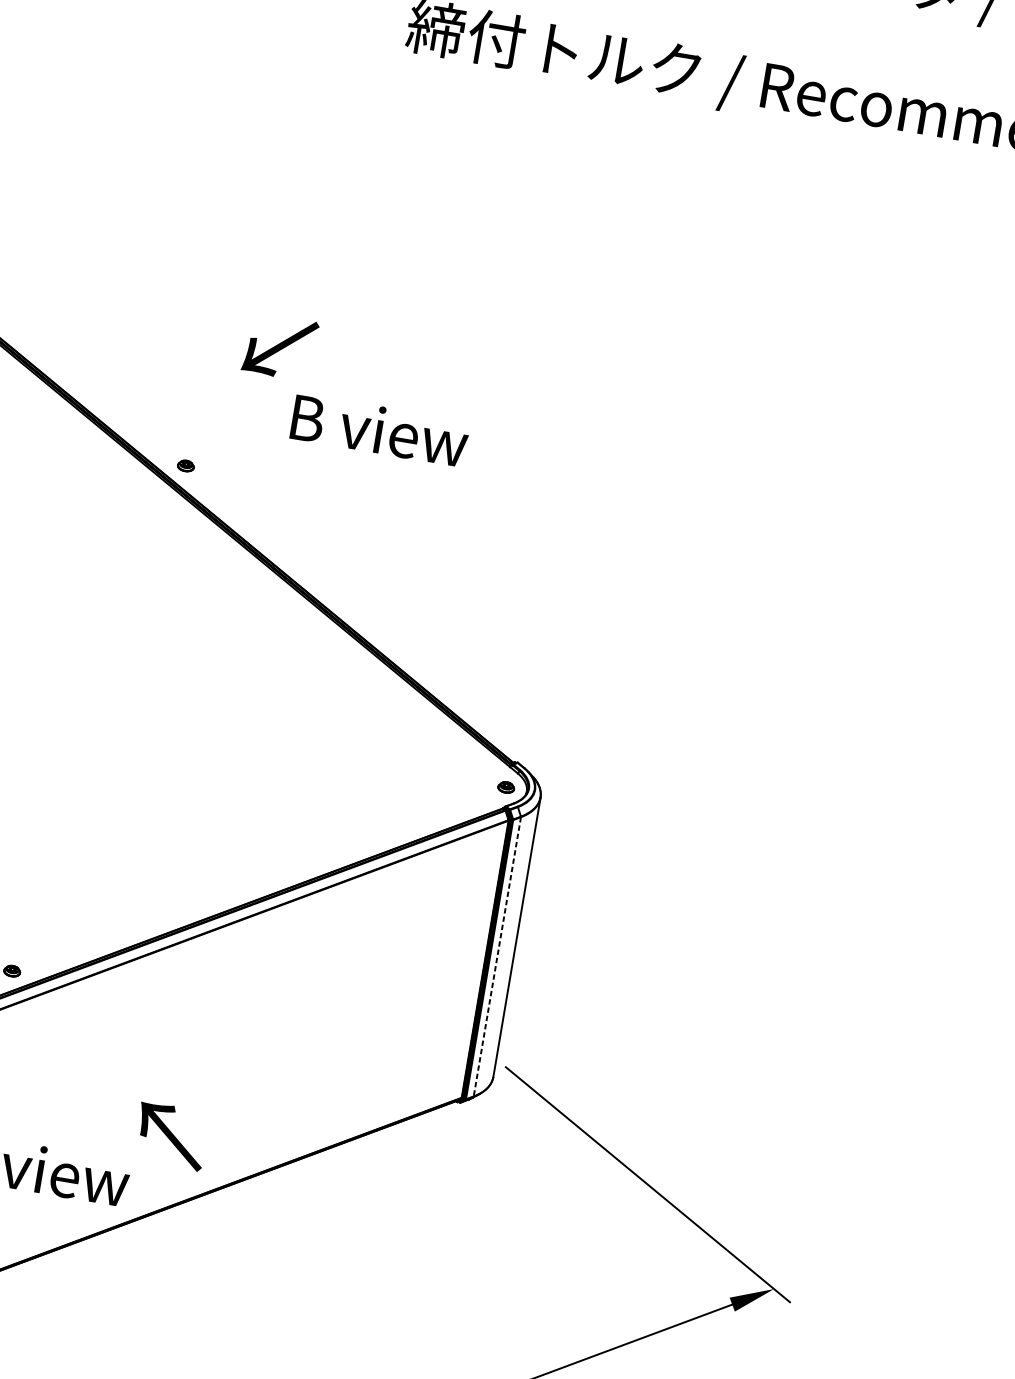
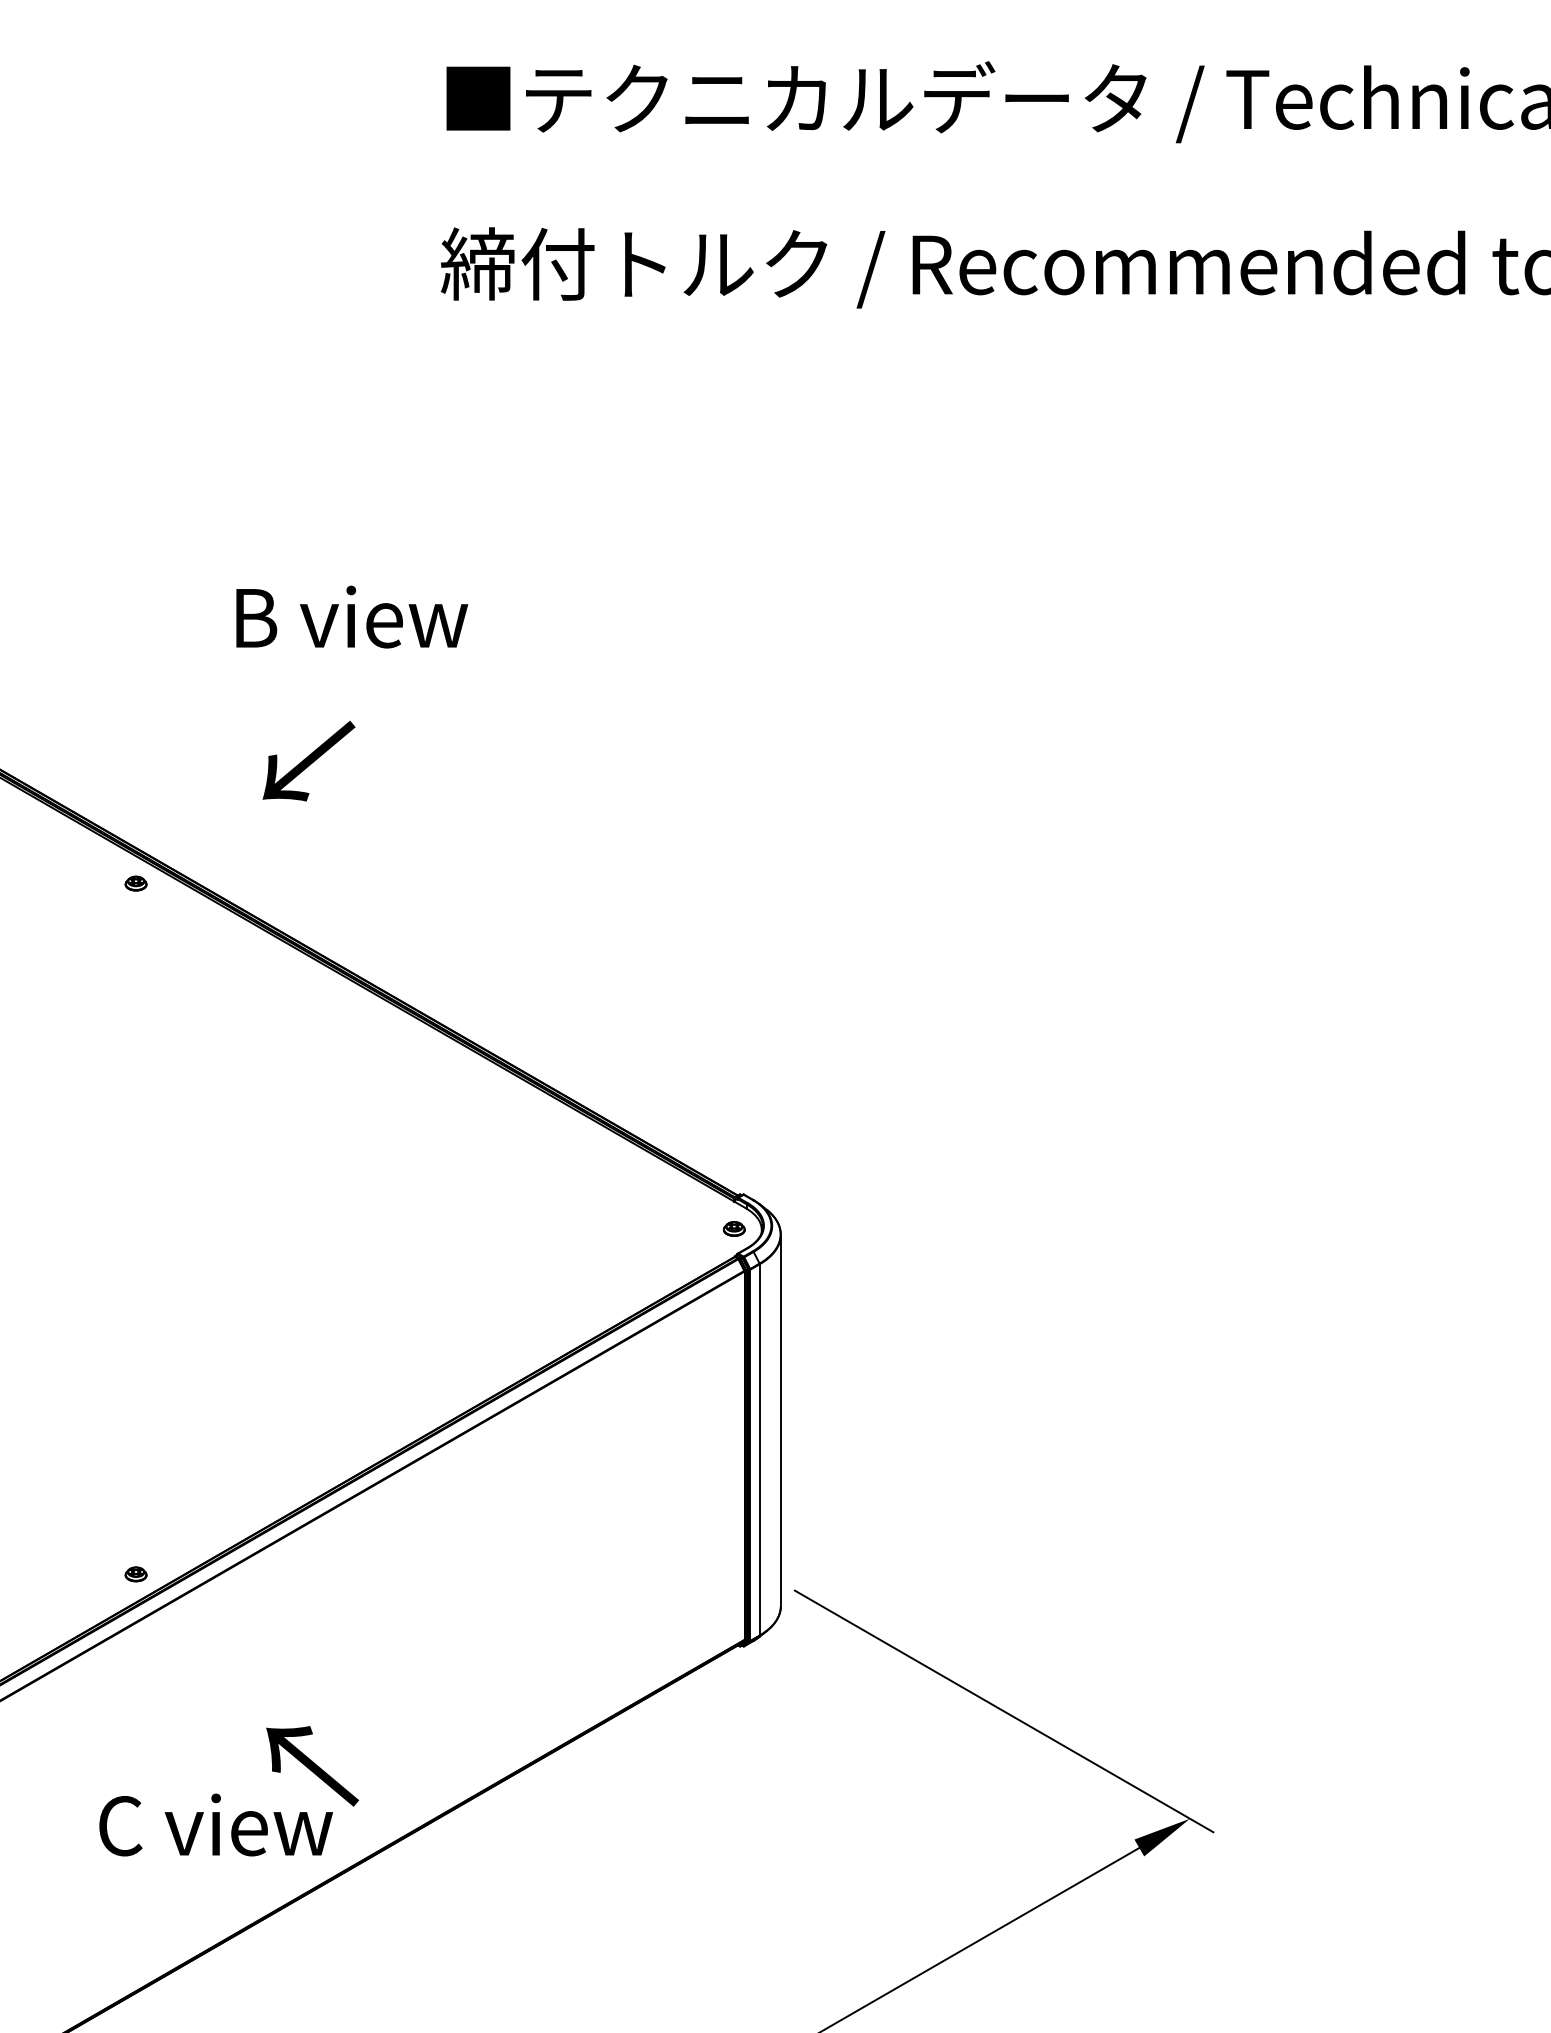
text: (280, 346) -> (308, 760), moved
text: (380, 429) -> (352, 616), moved
part: (185, 465) -> (135, 883), moved
line: (497, 956) -> (759, 1449), dashed -> solid
text: (171, 1136) -> (312, 1766), moved

